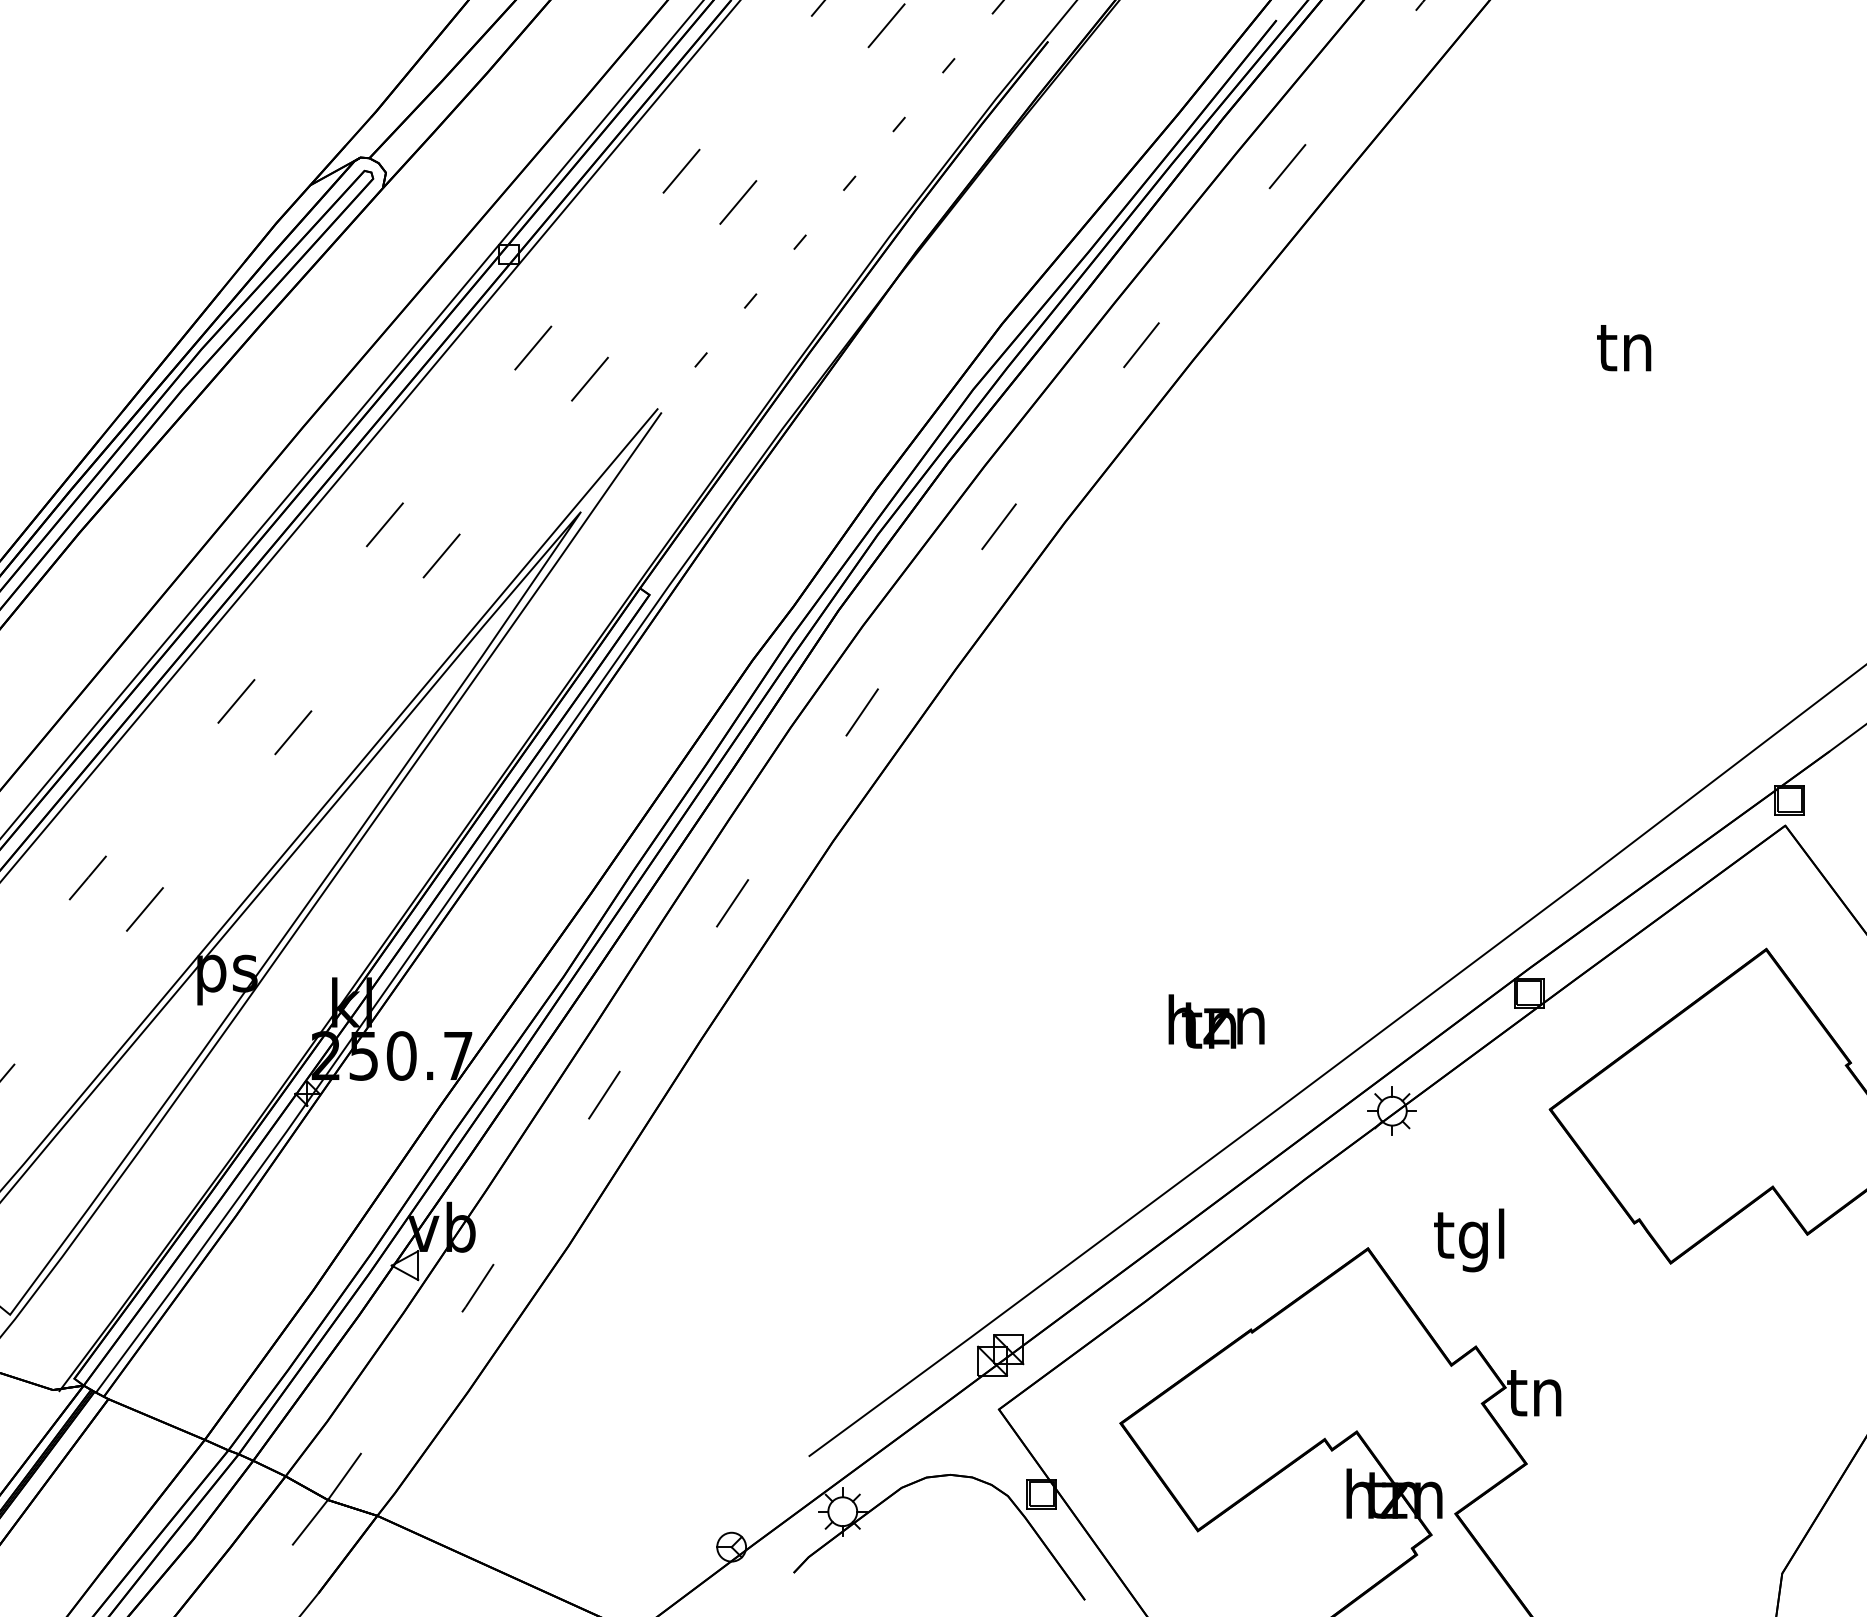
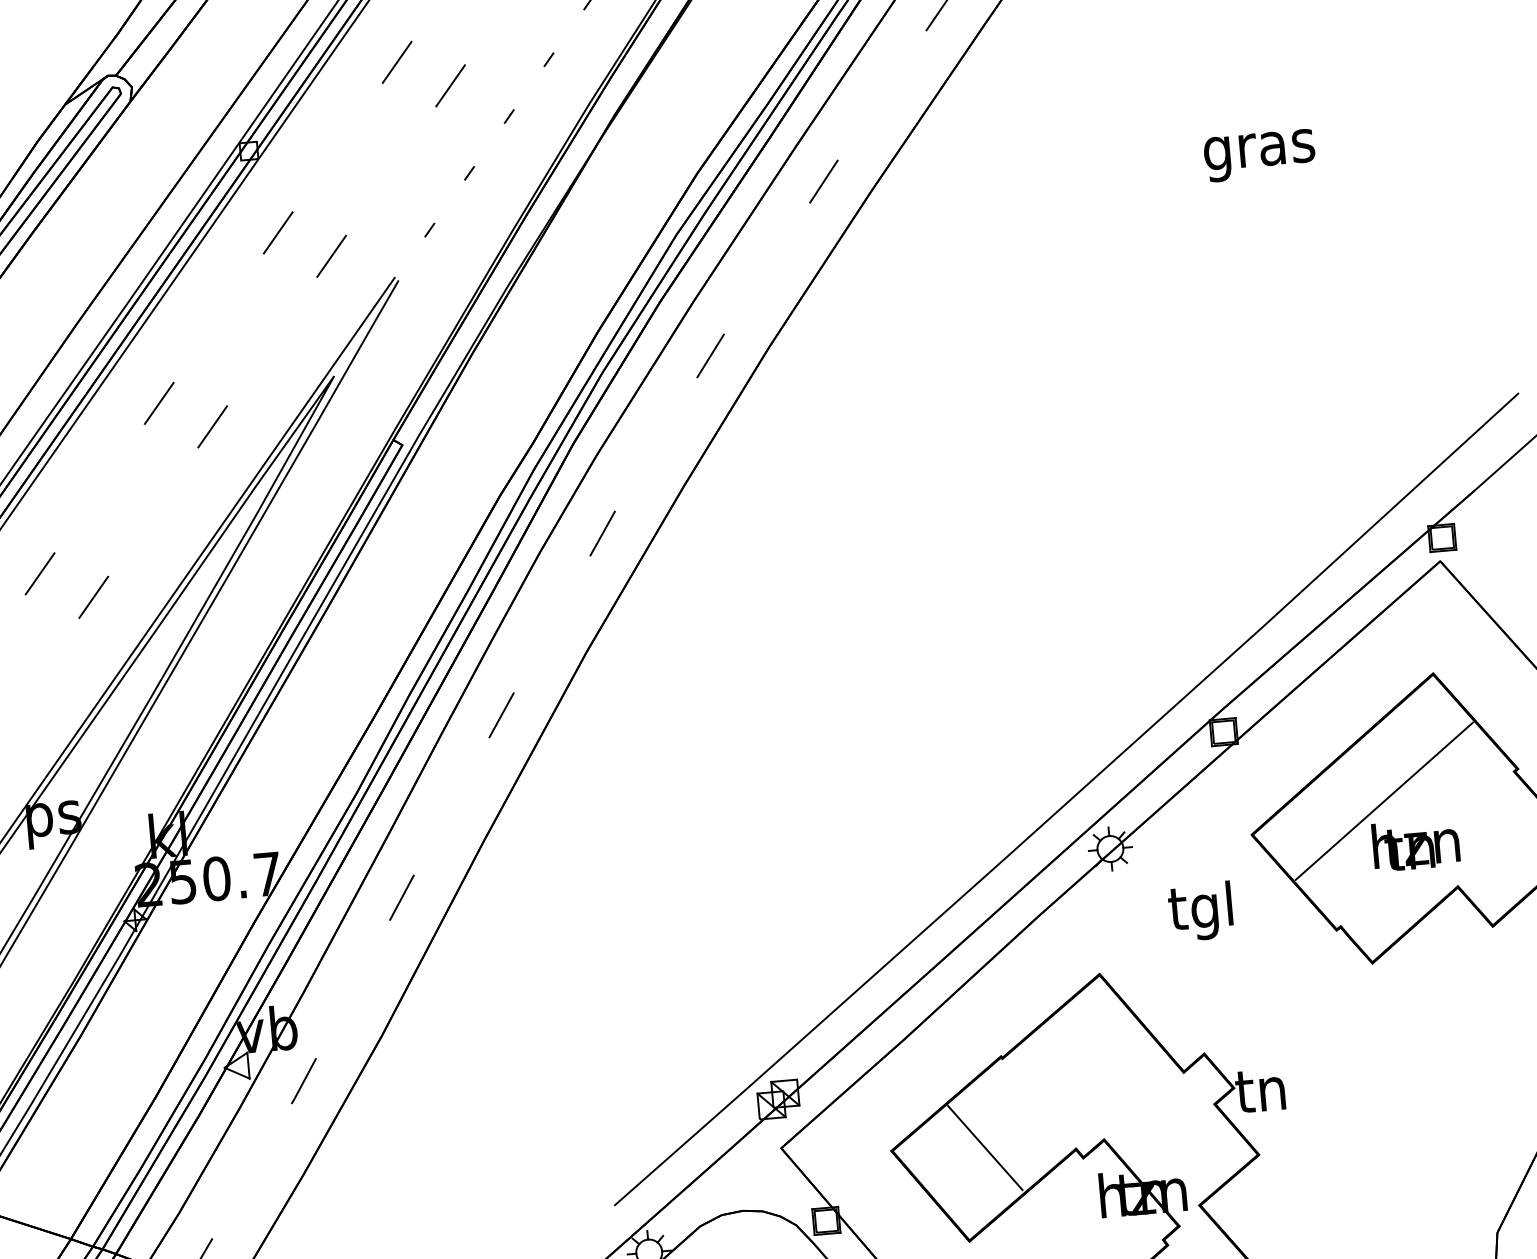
text: (1625, 354) -> (1259, 151), tn -> gras
text: (1216, 1021) -> (1415, 844), moved
line: (1699, 1085) -> (1384, 801), added
text: (1469, 1240) -> (1201, 911), moved
line: (1224, 1429) -> (985, 1148), added

